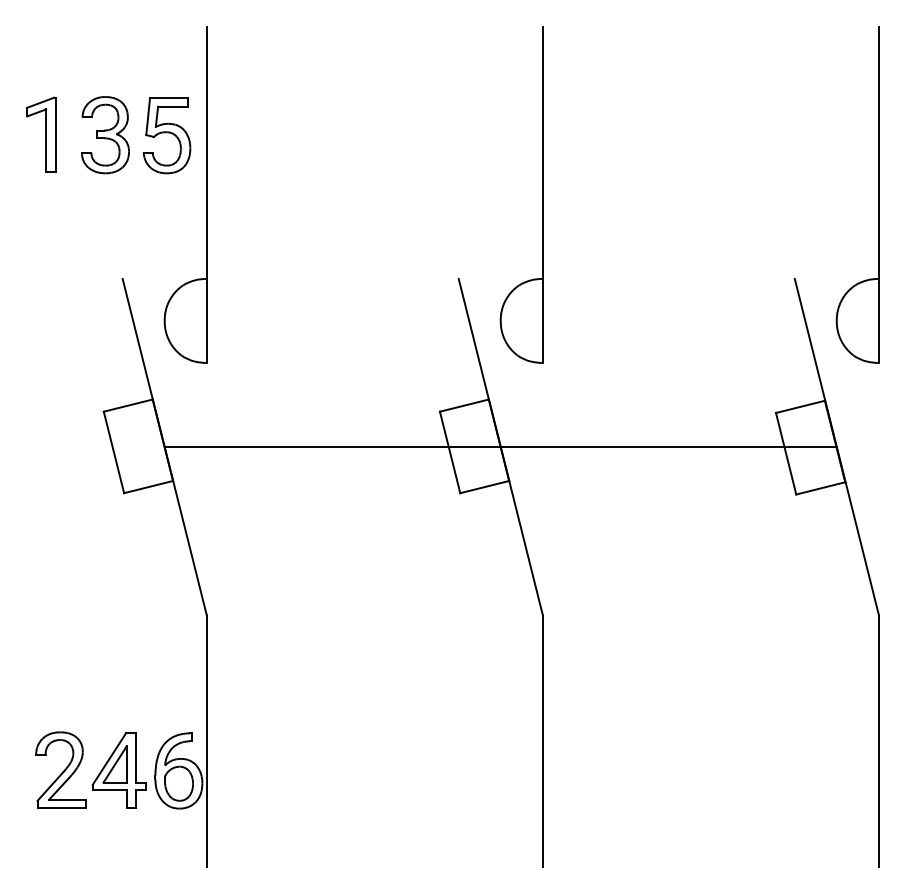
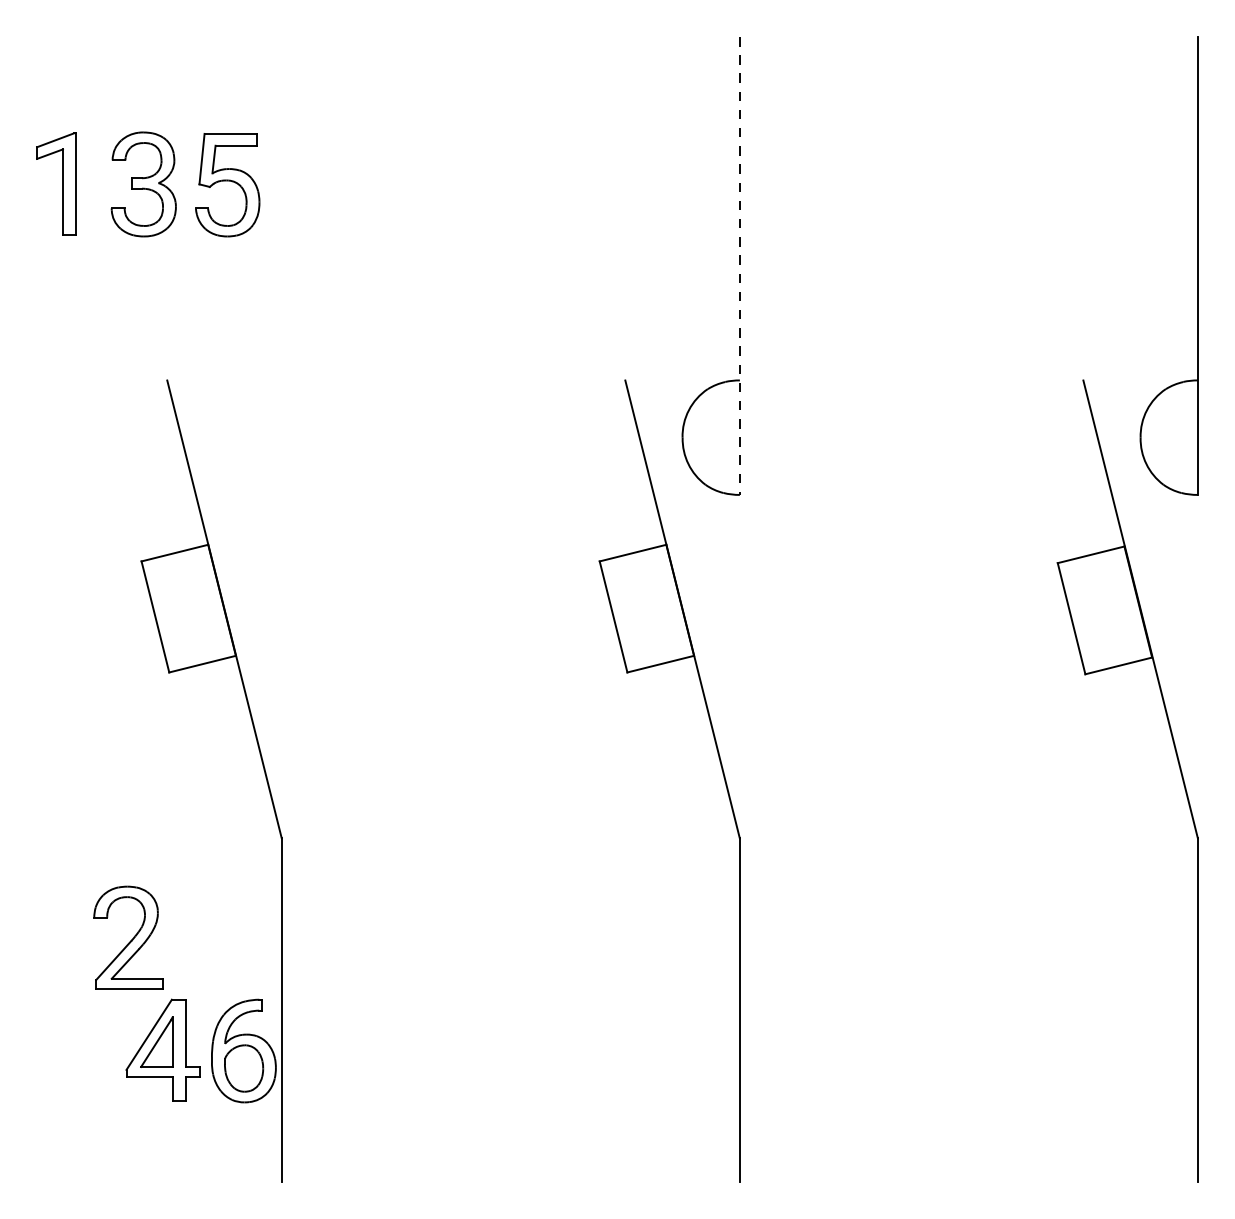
part: (206, 194) -> (281, 265), removed
line: (542, 195) -> (739, 266), solid -> dashed
line: (500, 446) -> (682, 608), removed
part: (60, 769) -> (127, 937), moved

